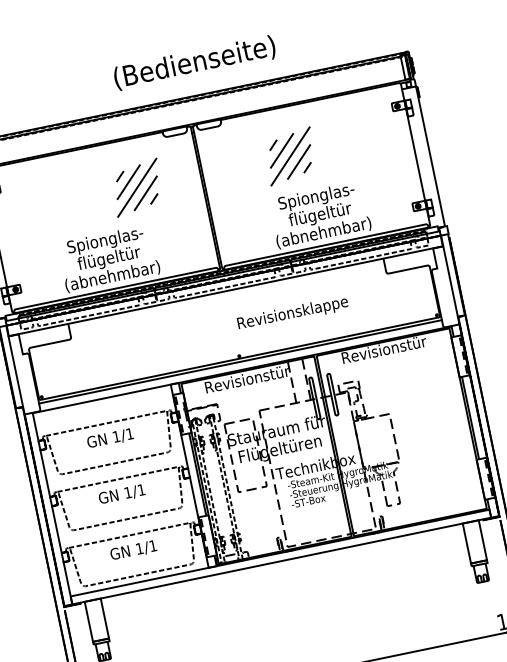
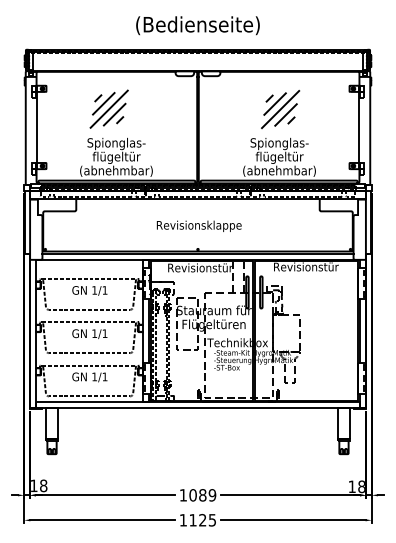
text: (194, 62) -> (197, 25), moved
part: (290, 156) -> (280, 109), moved
part: (136, 187) -> (108, 108), moved
text: (291, 312) -> (198, 225), moved

